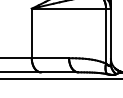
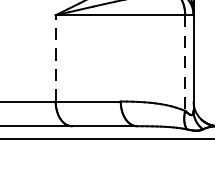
line: (31, 33) -> (55, 58), solid -> dashed
line: (106, 36) -> (185, 63), solid -> dashed

